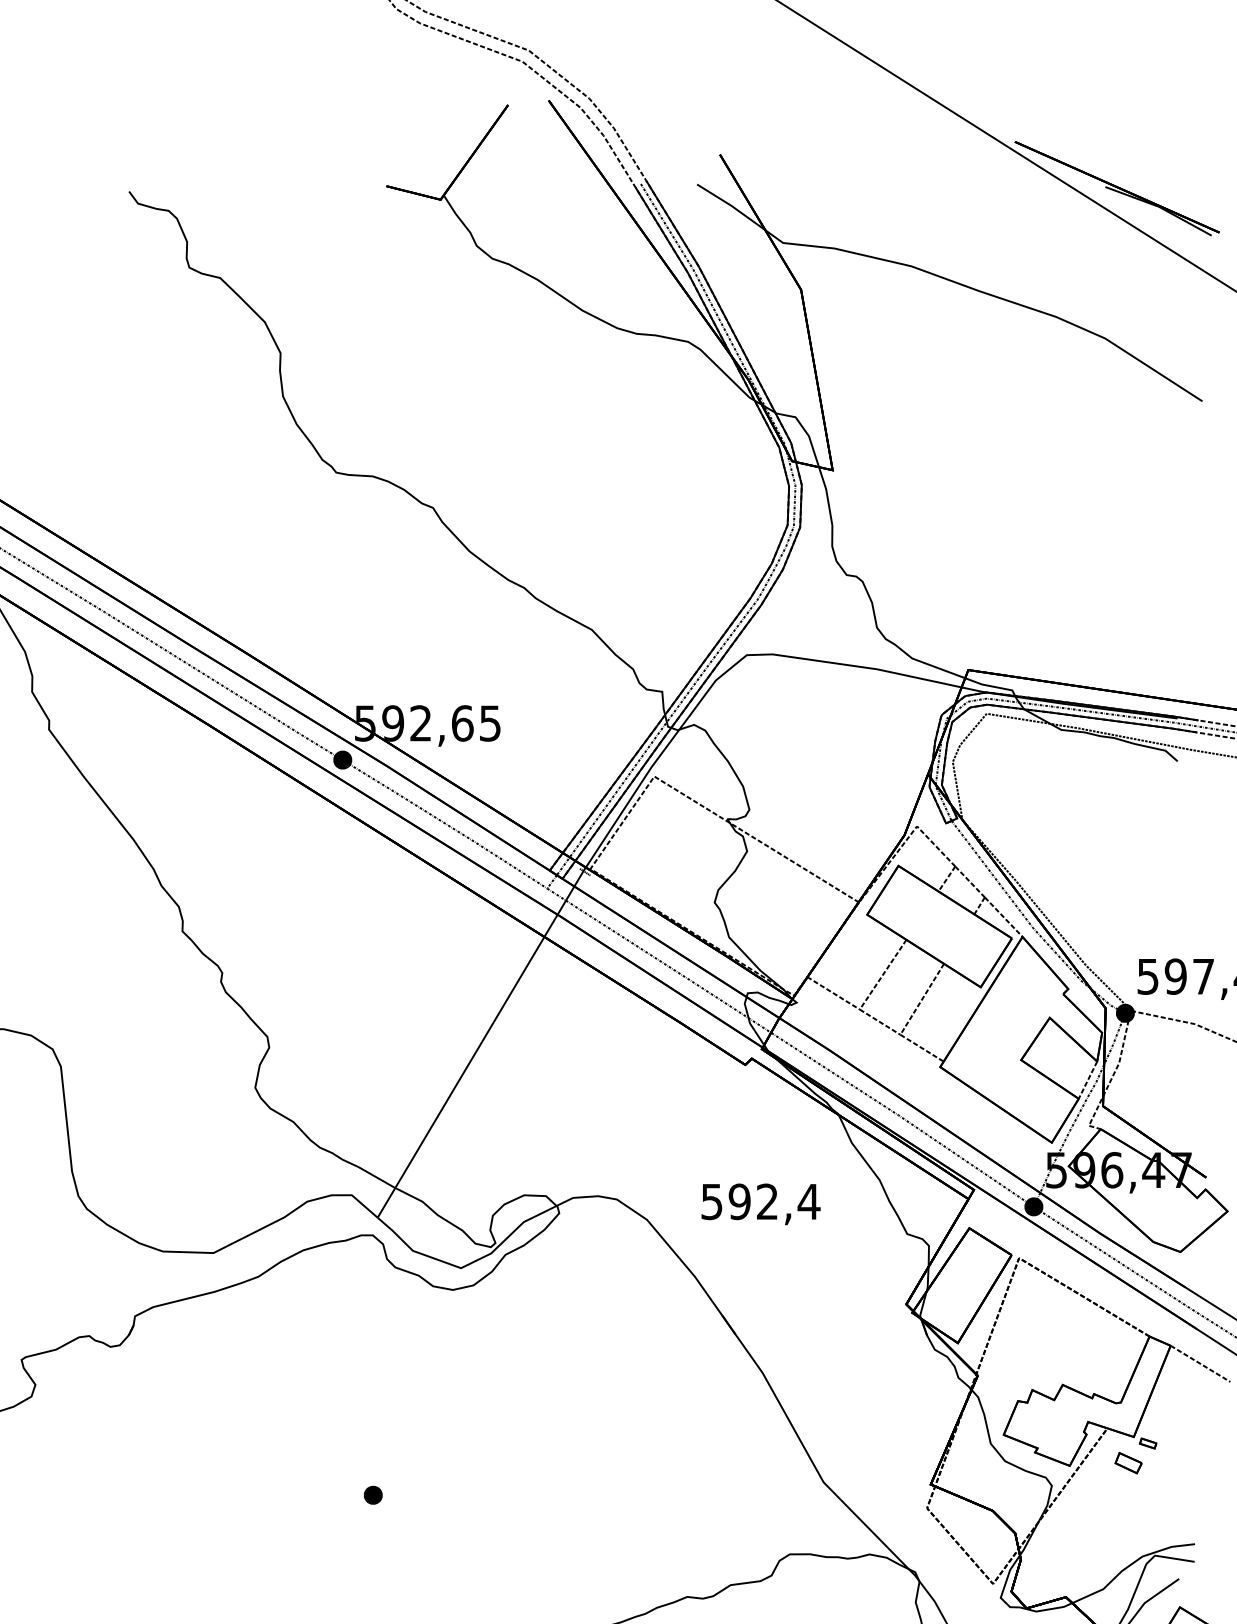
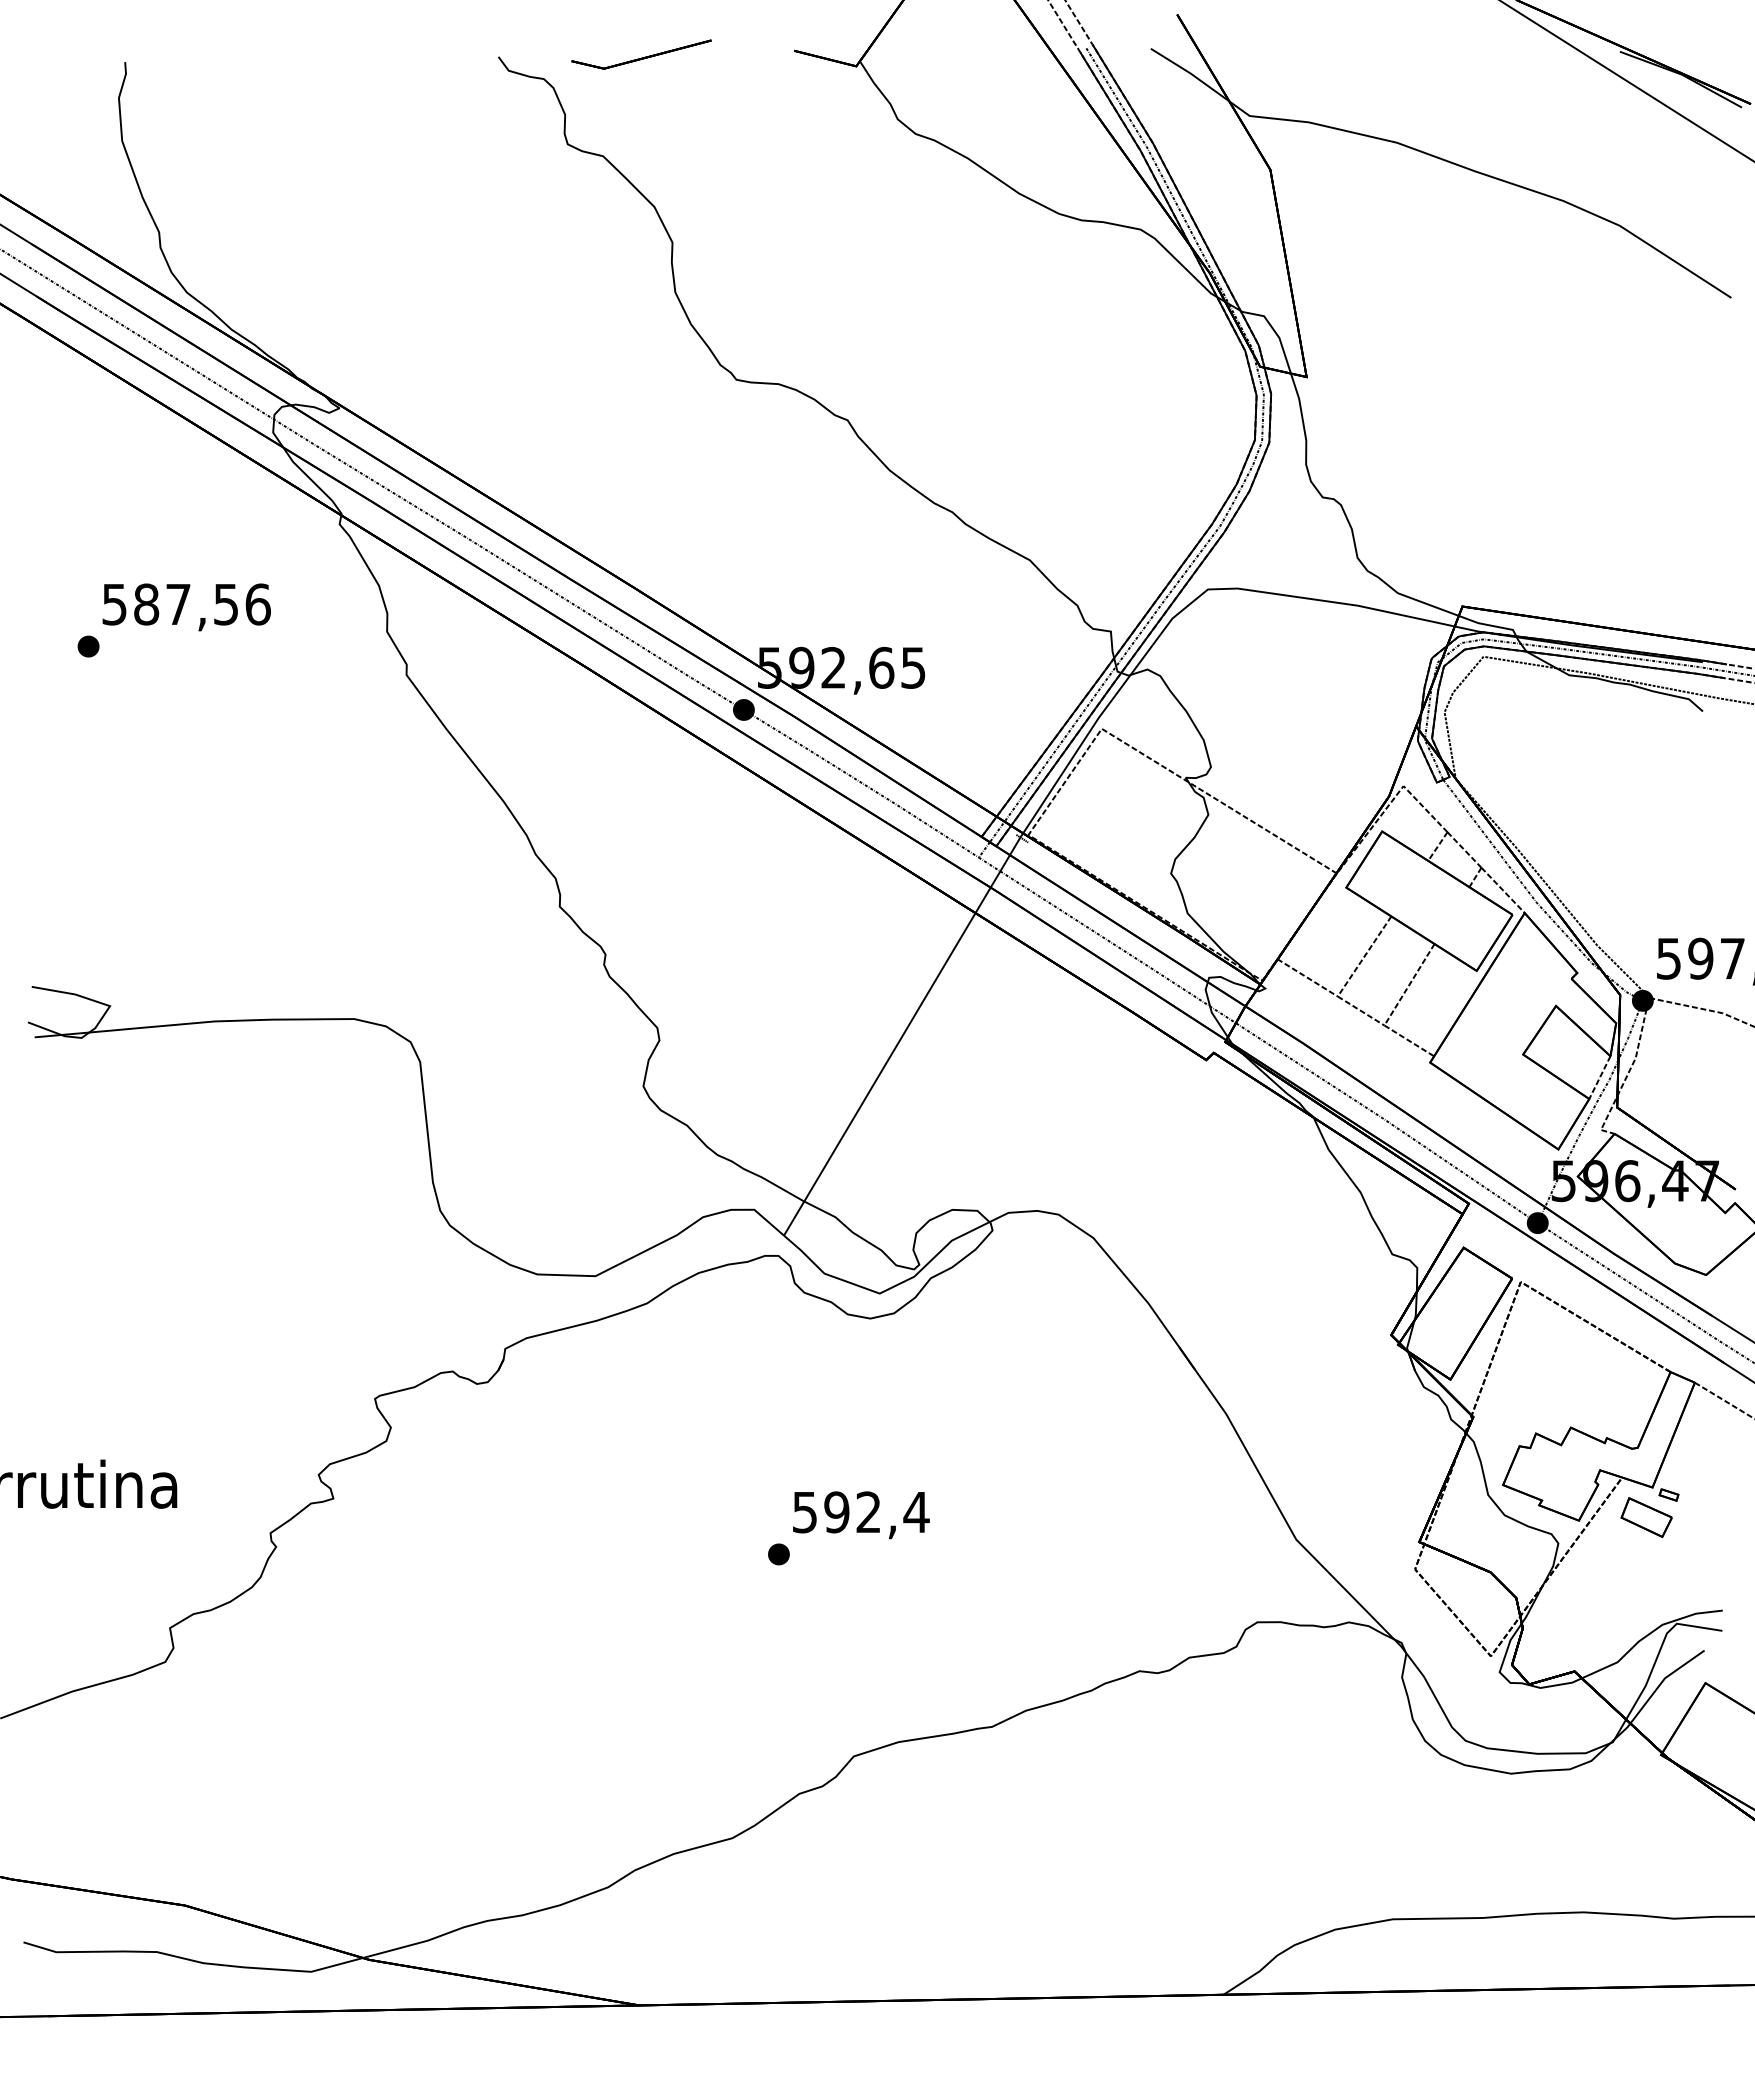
part: (253, 189) -> (641, 54), added
text: (761, 1204) -> (861, 1515), moved
part: (1128, 1463) -> (1646, 1517), size x1.67

